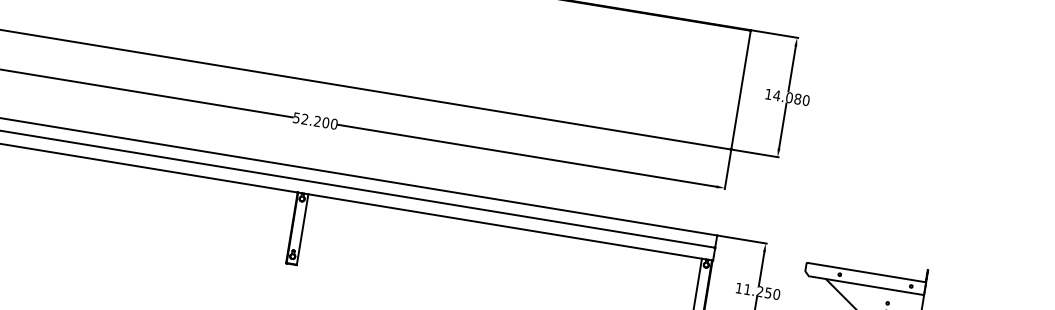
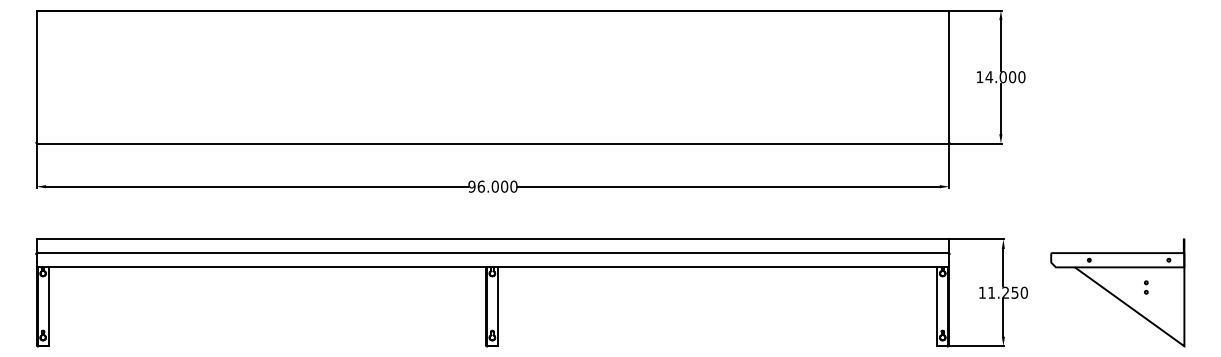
text: (797, 98) -> (1012, 76), 14.080 -> 14.000
text: (307, 119) -> (483, 186), 52.200 -> 96.000

